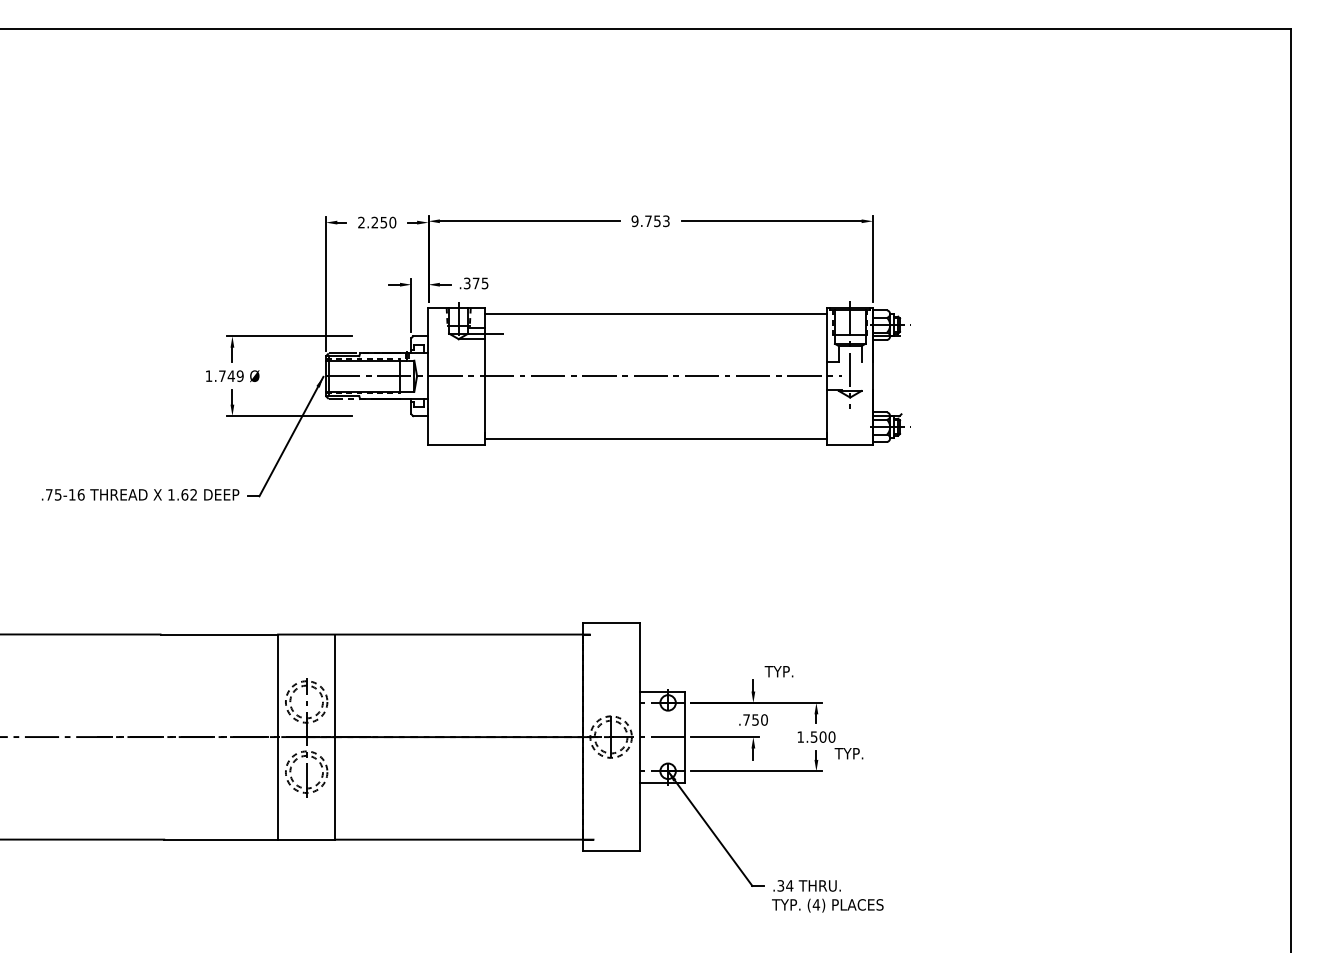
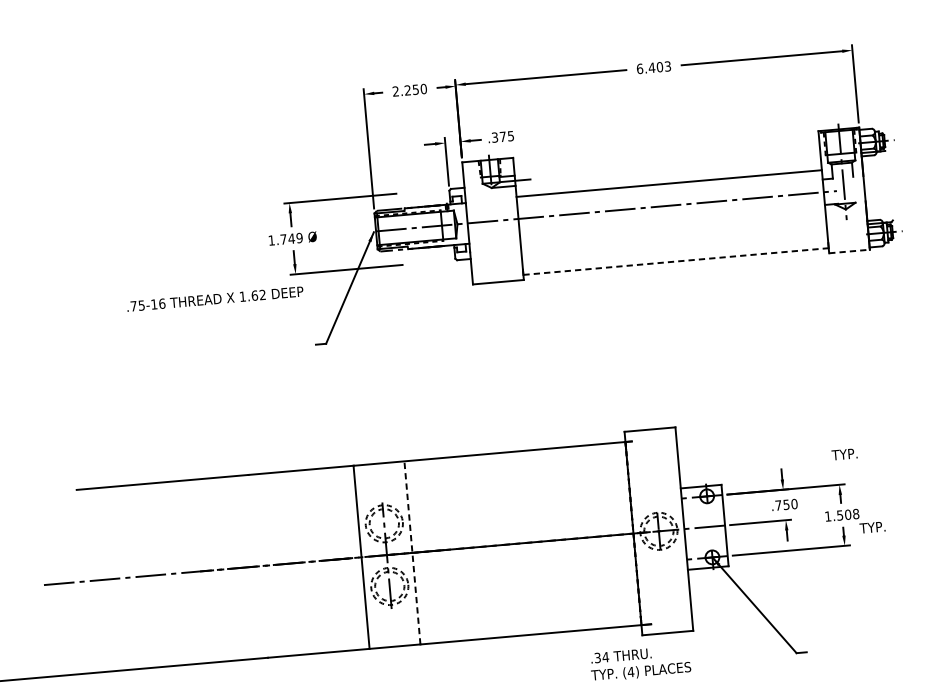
text: (645, 221) -> (649, 68), 9.753 -> 6.403
line: (656, 313) -> (669, 183), moved
line: (656, 438) -> (676, 261), solid -> dashed
line: (850, 444) -> (849, 251), solid -> dashed
text: (140, 494) -> (215, 298), moved
text: (778, 671) -> (844, 454), moved
text: (831, 736) -> (855, 513), 1.500 -> 1.508
line: (335, 737) -> (412, 553), solid -> dashed
text: (827, 896) -> (640, 663), moved

